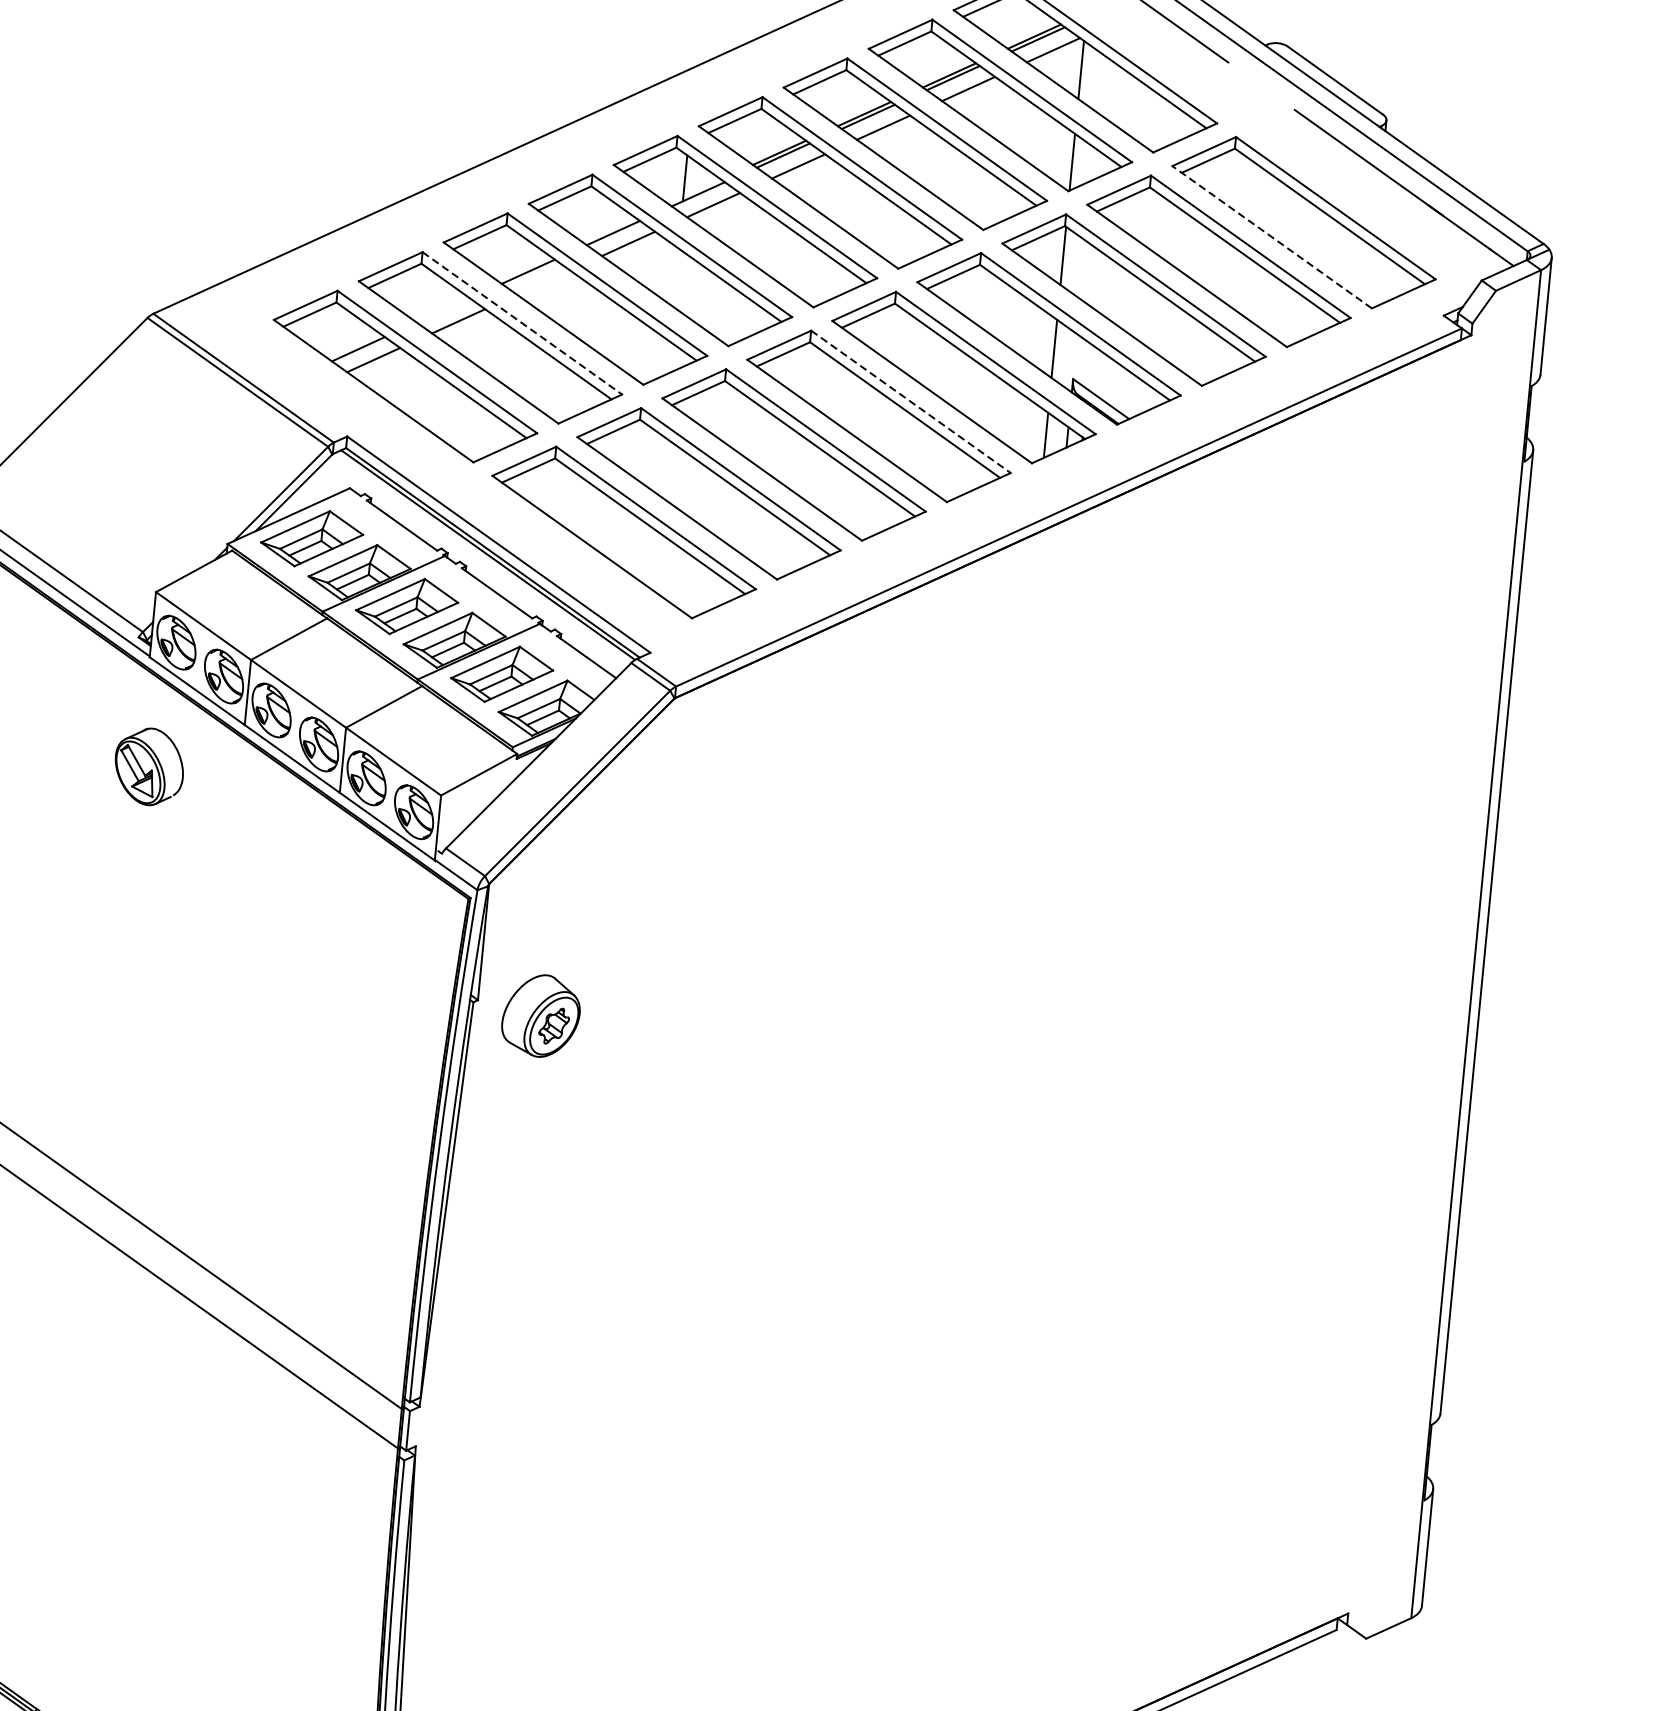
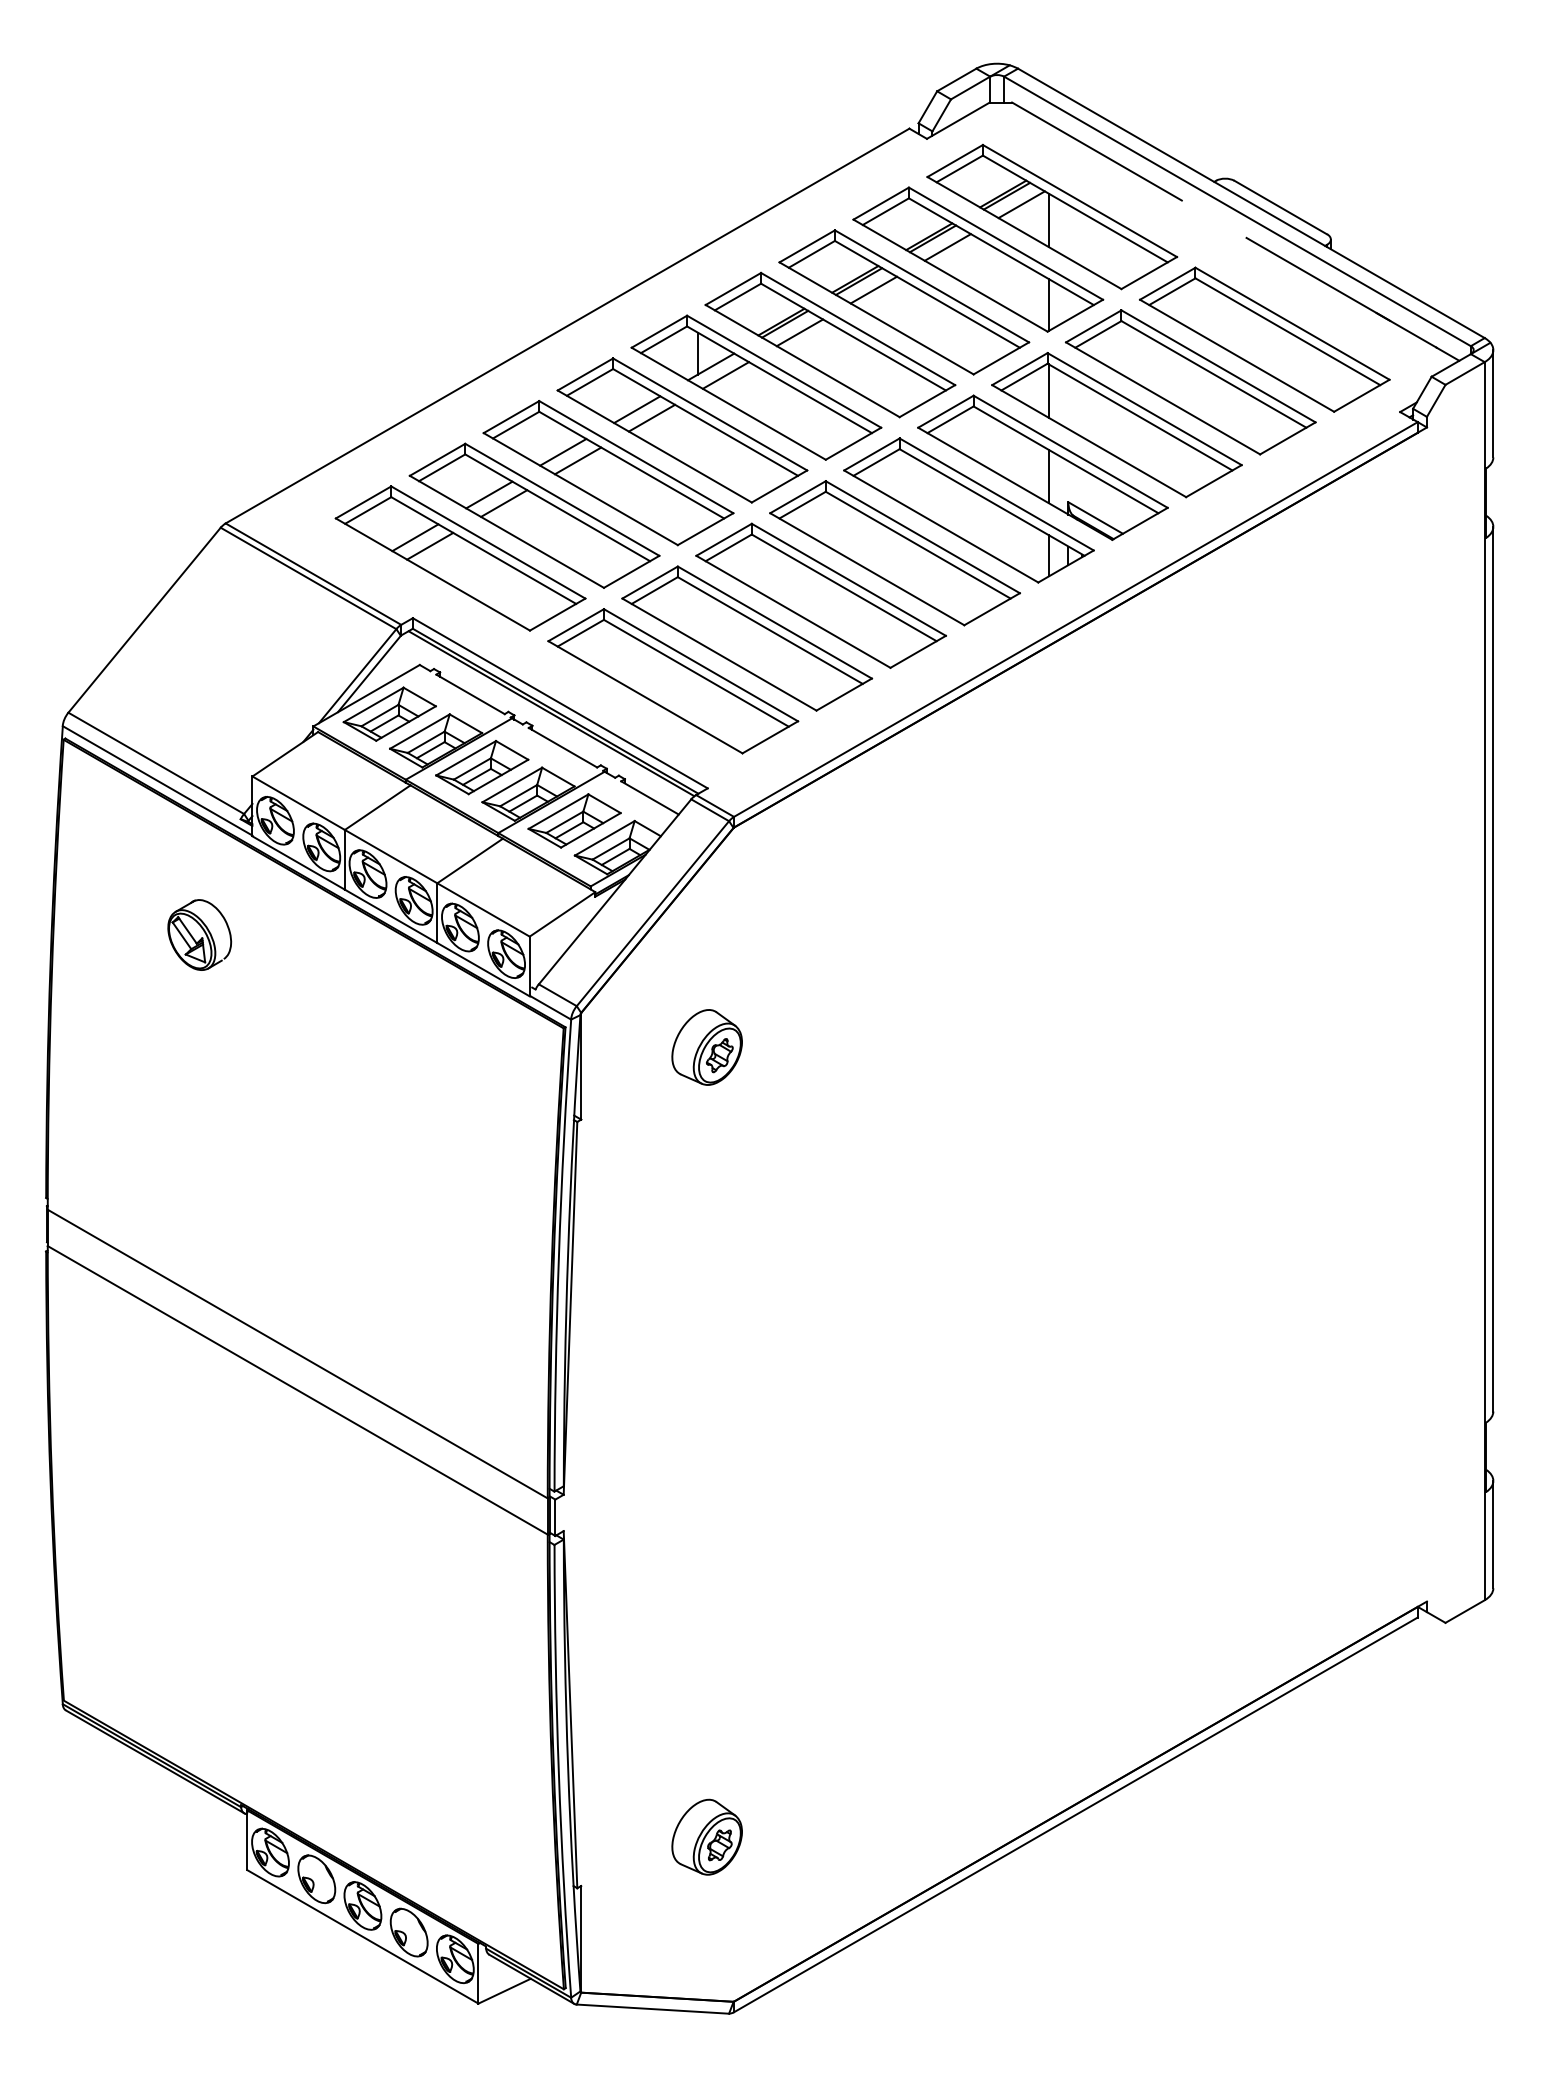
line: (1271, 236) -> (1236, 355), dashed -> solid
line: (543, 282) -> (577, 460), added
line: (443, 309) -> (489, 494), added
line: (522, 324) -> (562, 500), dashed -> solid
line: (911, 402) -> (923, 537), dashed -> solid
part: (149, 766) -> (199, 934), moved
part: (540, 1015) -> (706, 1047), moved

